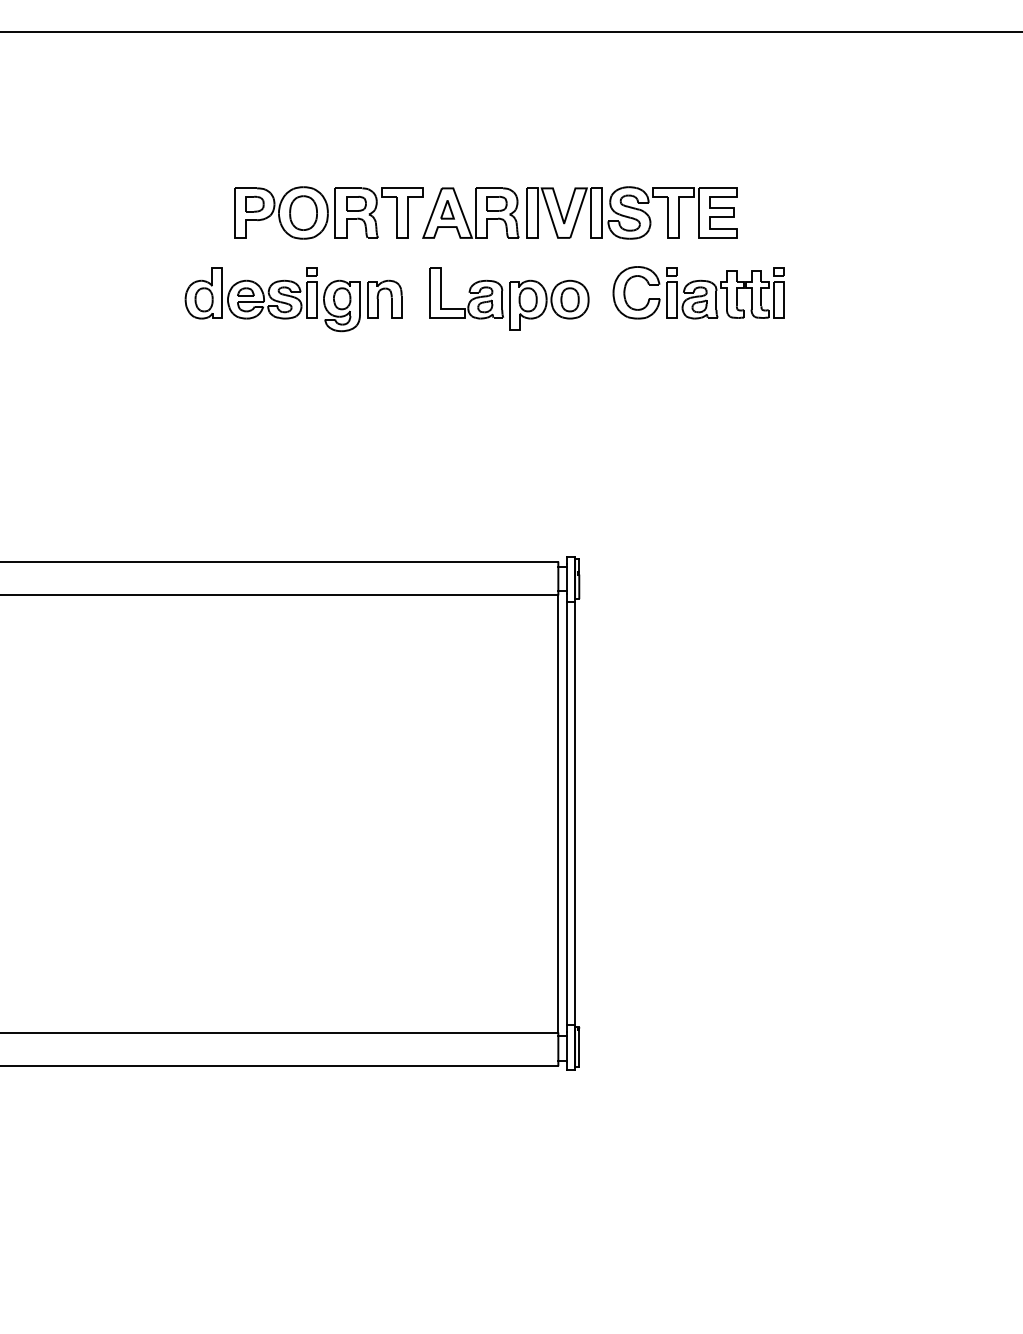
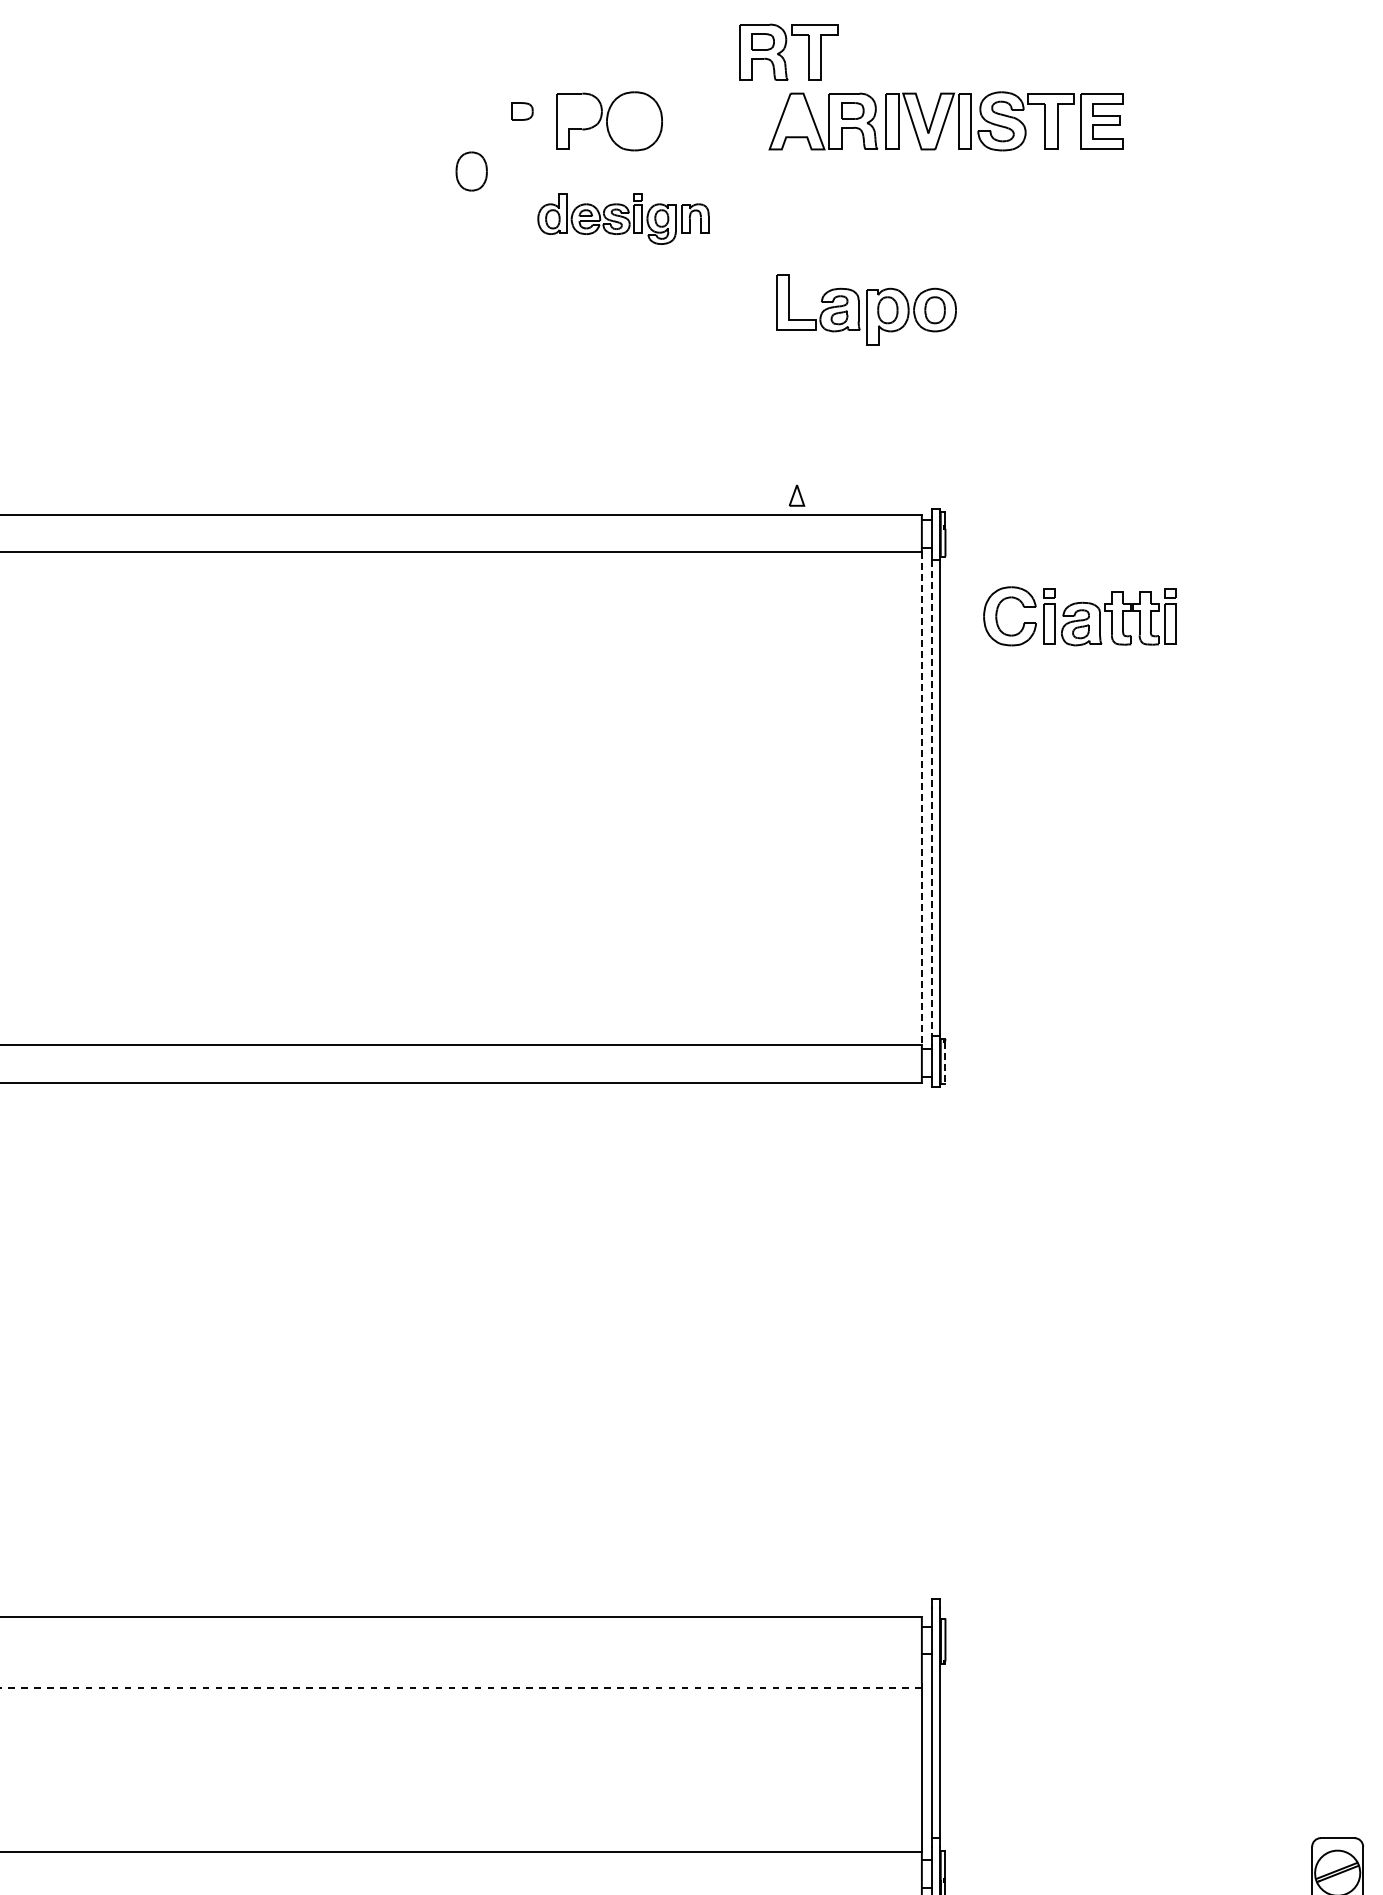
part: (254, 204) -> (522, 111), moved
part: (448, 209) -> (797, 495), moved
part: (378, 212) -> (788, 51), moved
part: (303, 213) -> (471, 171), moved
part: (698, 292) -> (1079, 616), moved
part: (509, 299) -> (866, 309), moved
part: (293, 300) -> (623, 219), size x0.7
line: (566, 813) -> (931, 798), solid -> dashed
line: (558, 814) -> (921, 799), solid -> dashed
line: (579, 1048) -> (945, 1063), solid -> dashed

